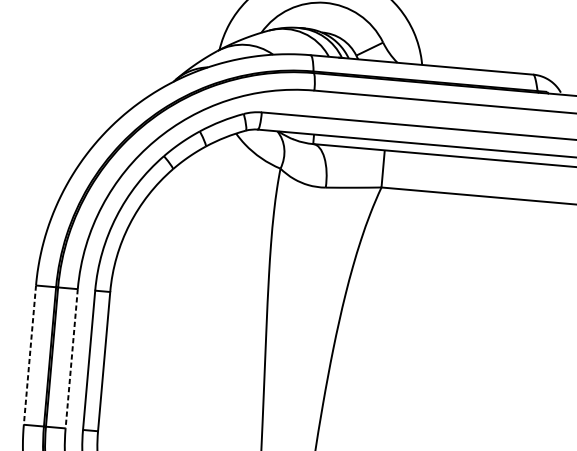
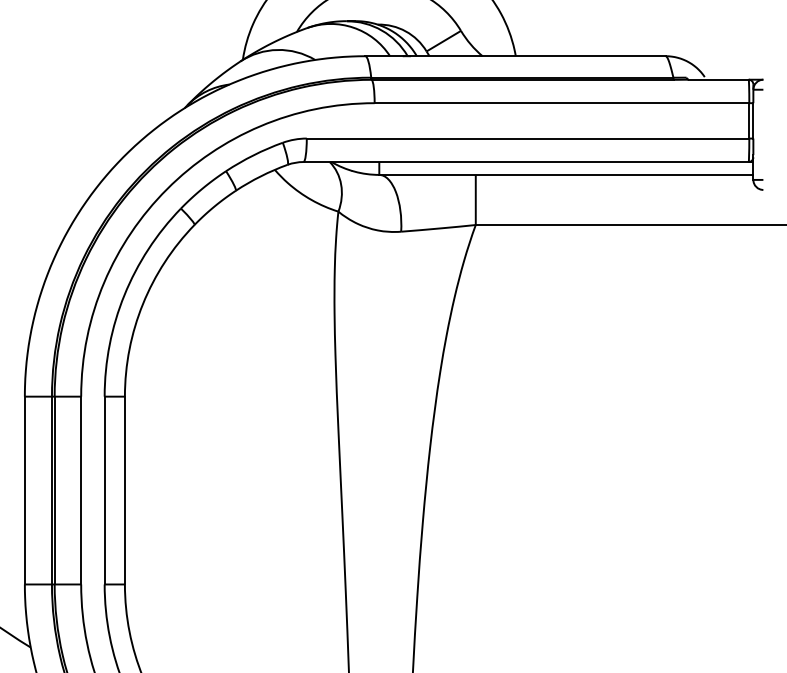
line: (29, 355) -> (24, 490), dashed -> solid
line: (71, 358) -> (81, 490), dashed -> solid

